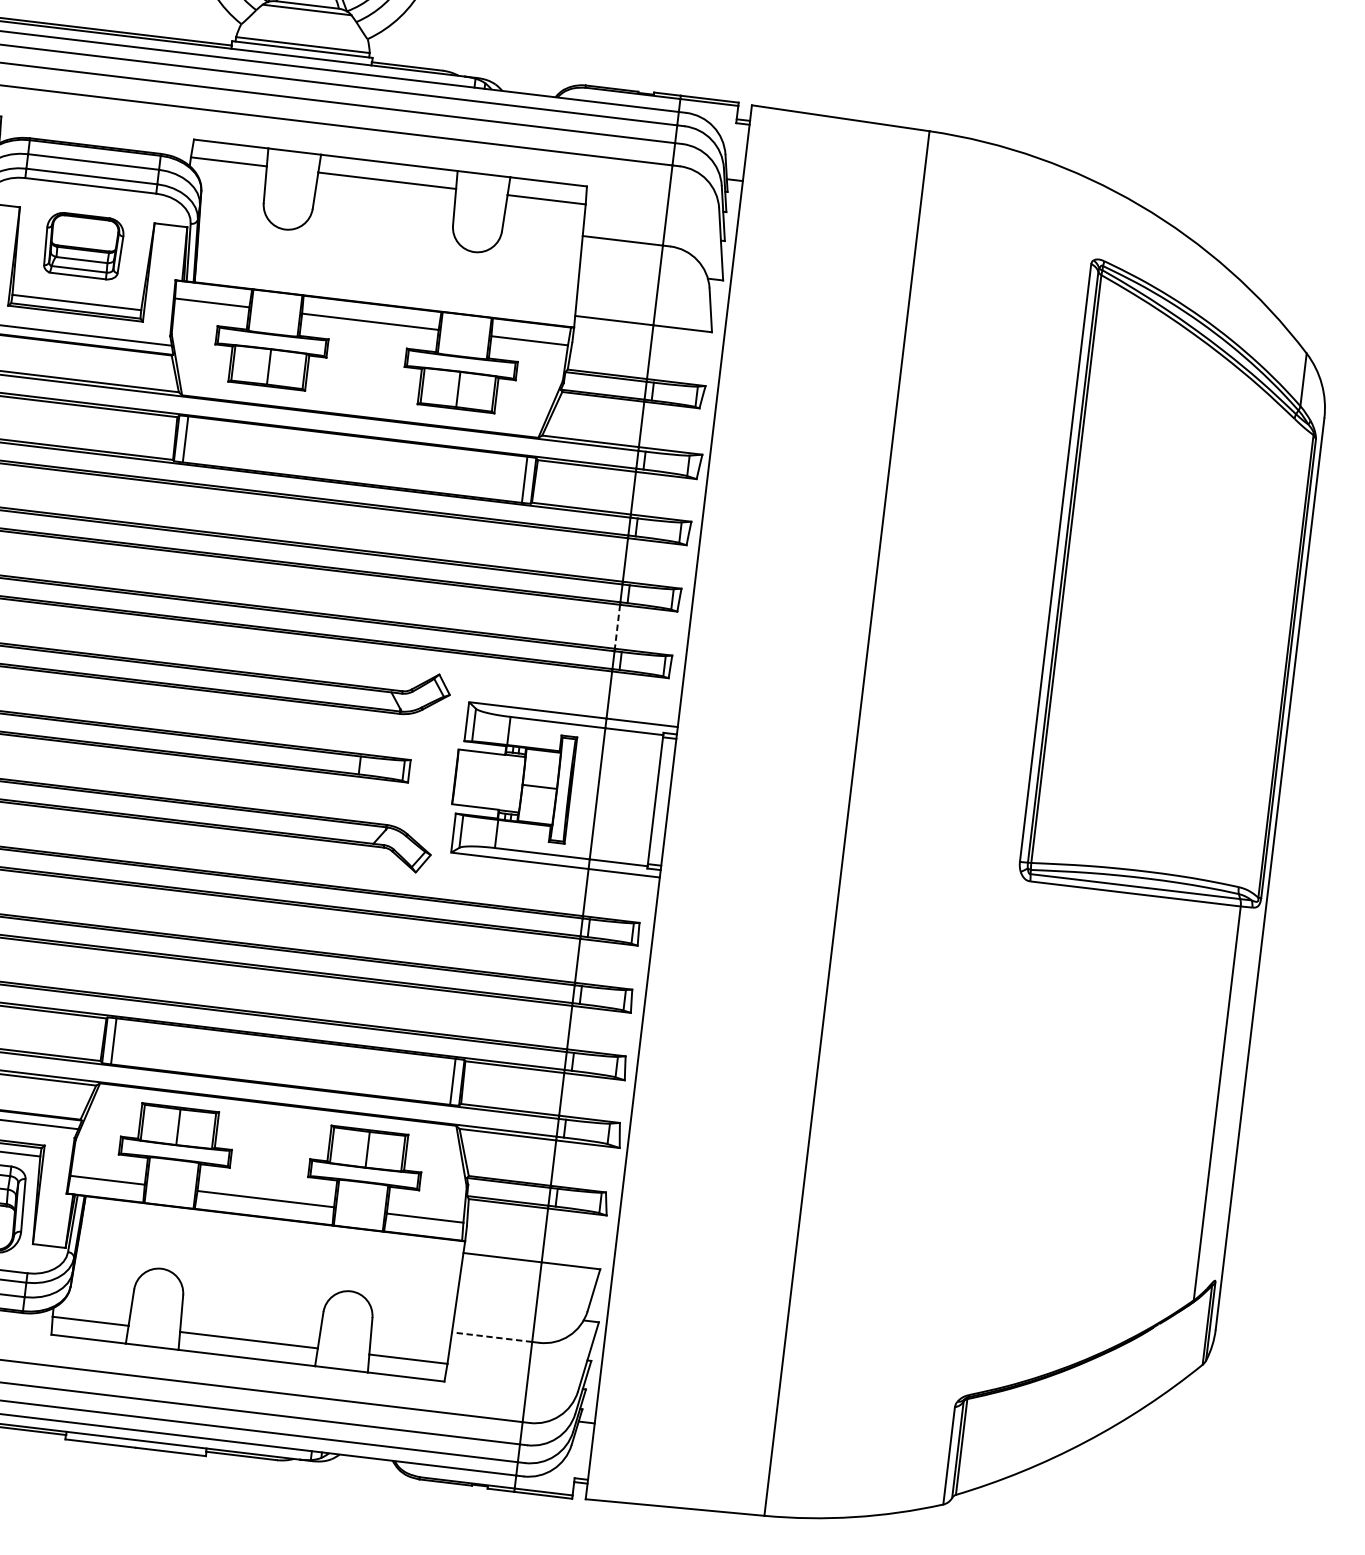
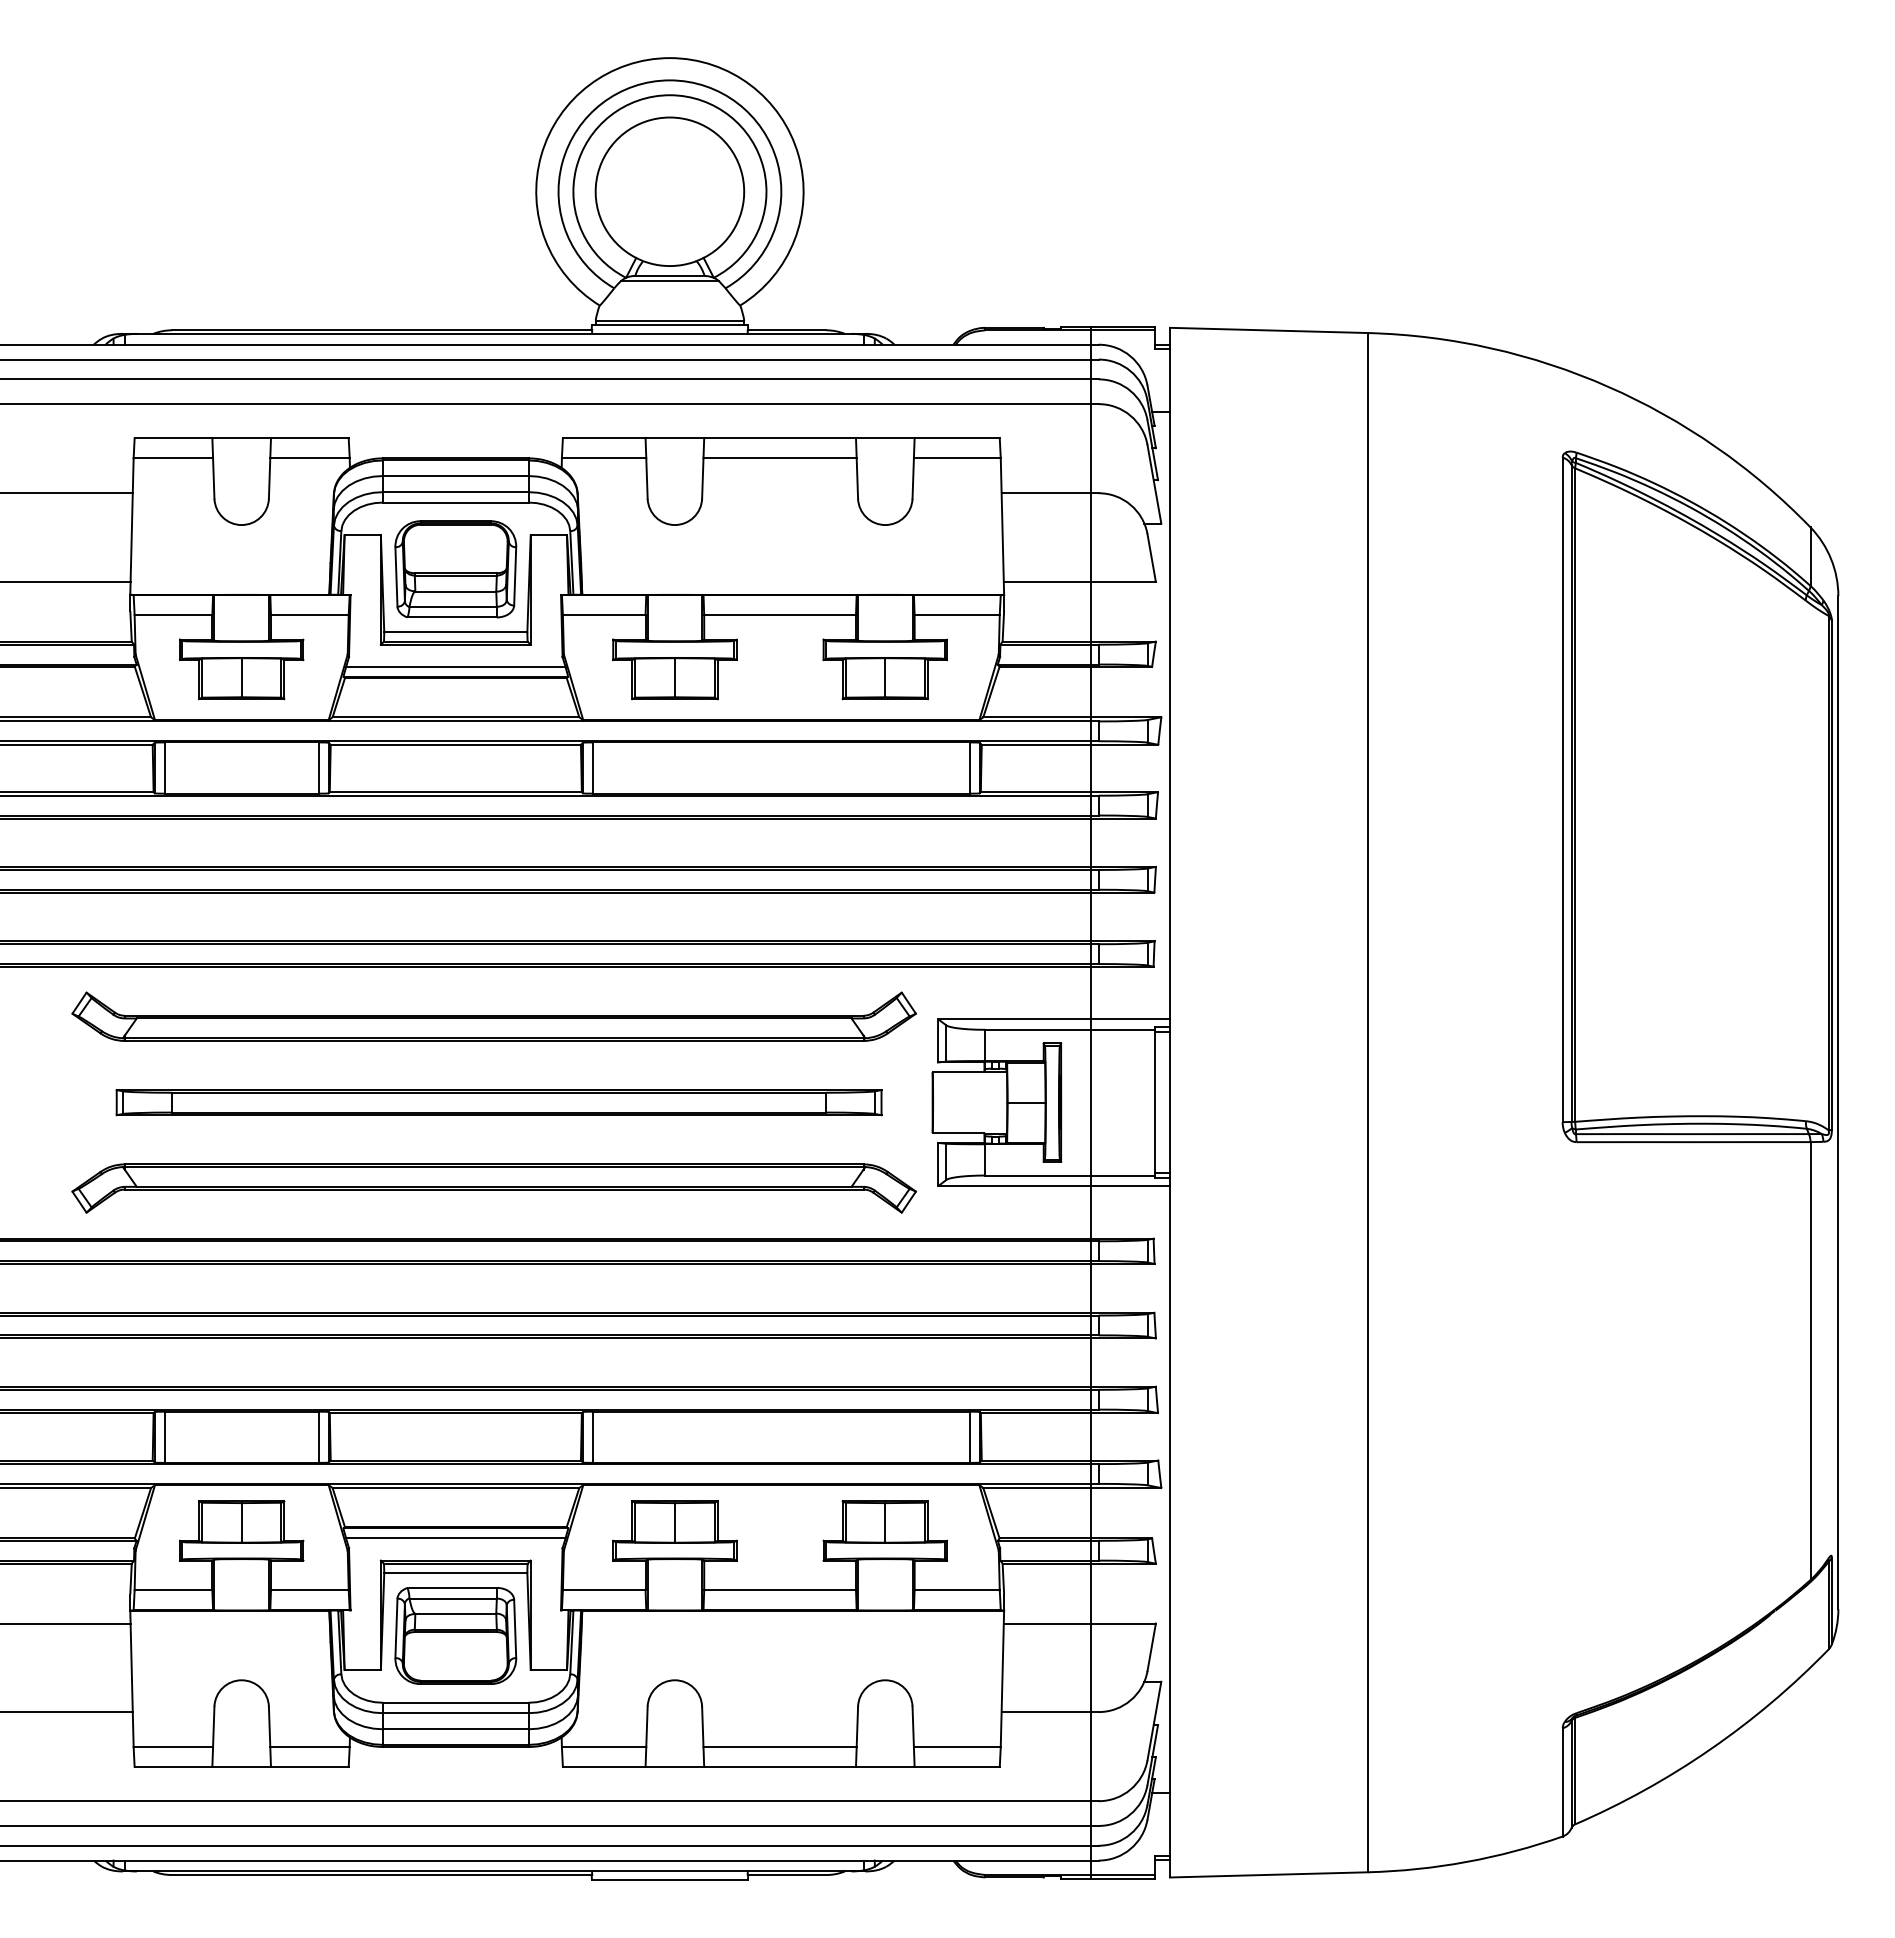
part: (83, 246) -> (455, 569), size x1.43
line: (617, 627) -> (1090, 917), dashed -> solid
line: (492, 1337) -> (1046, 1712), dashed -> solid

